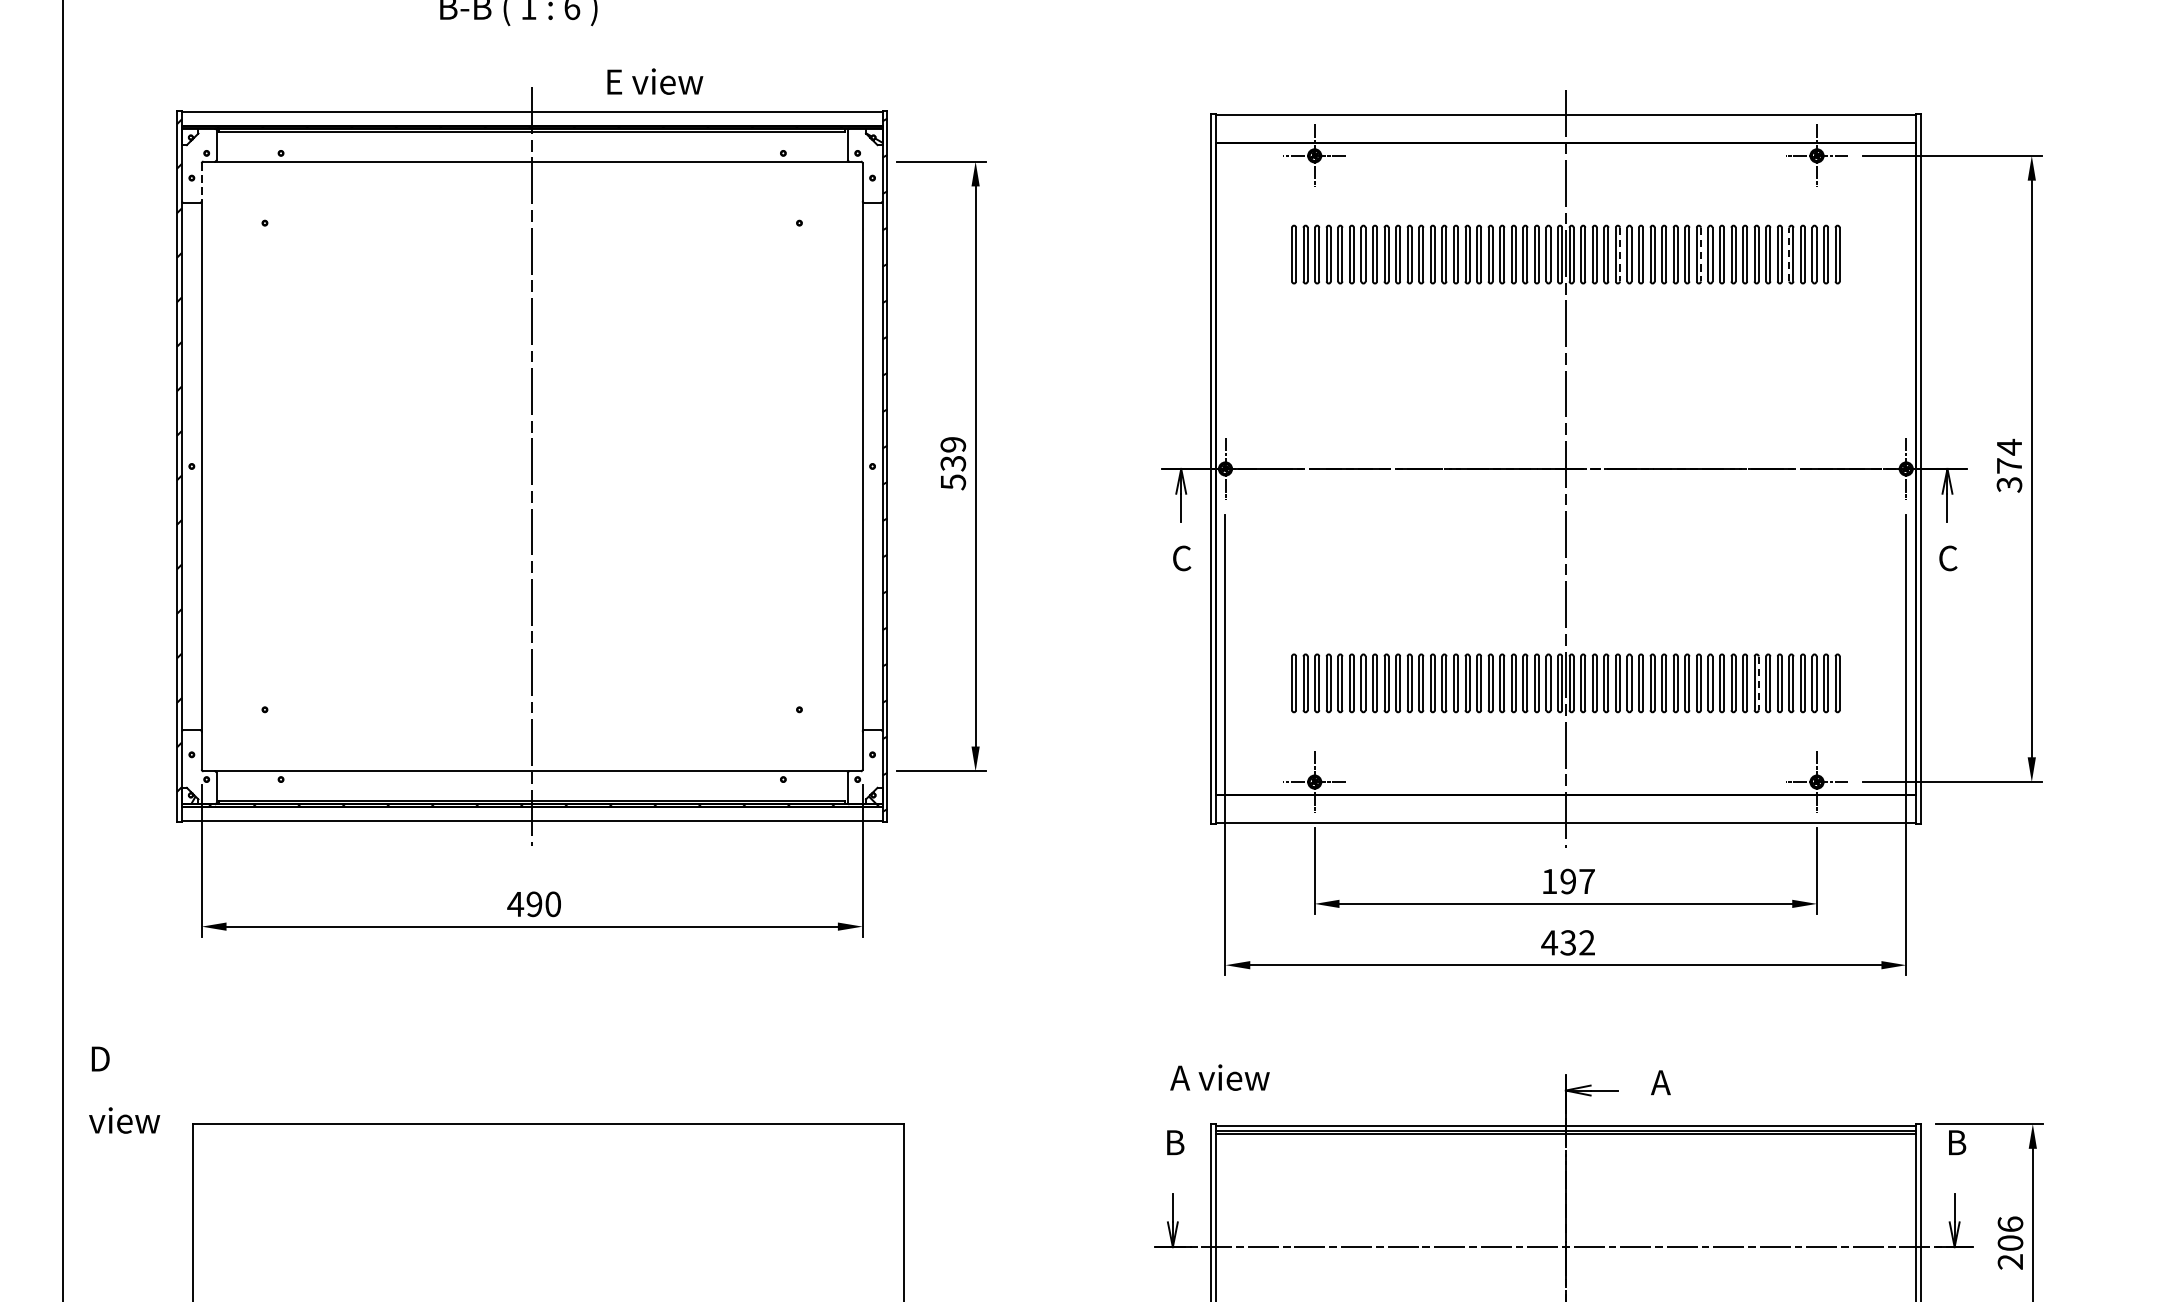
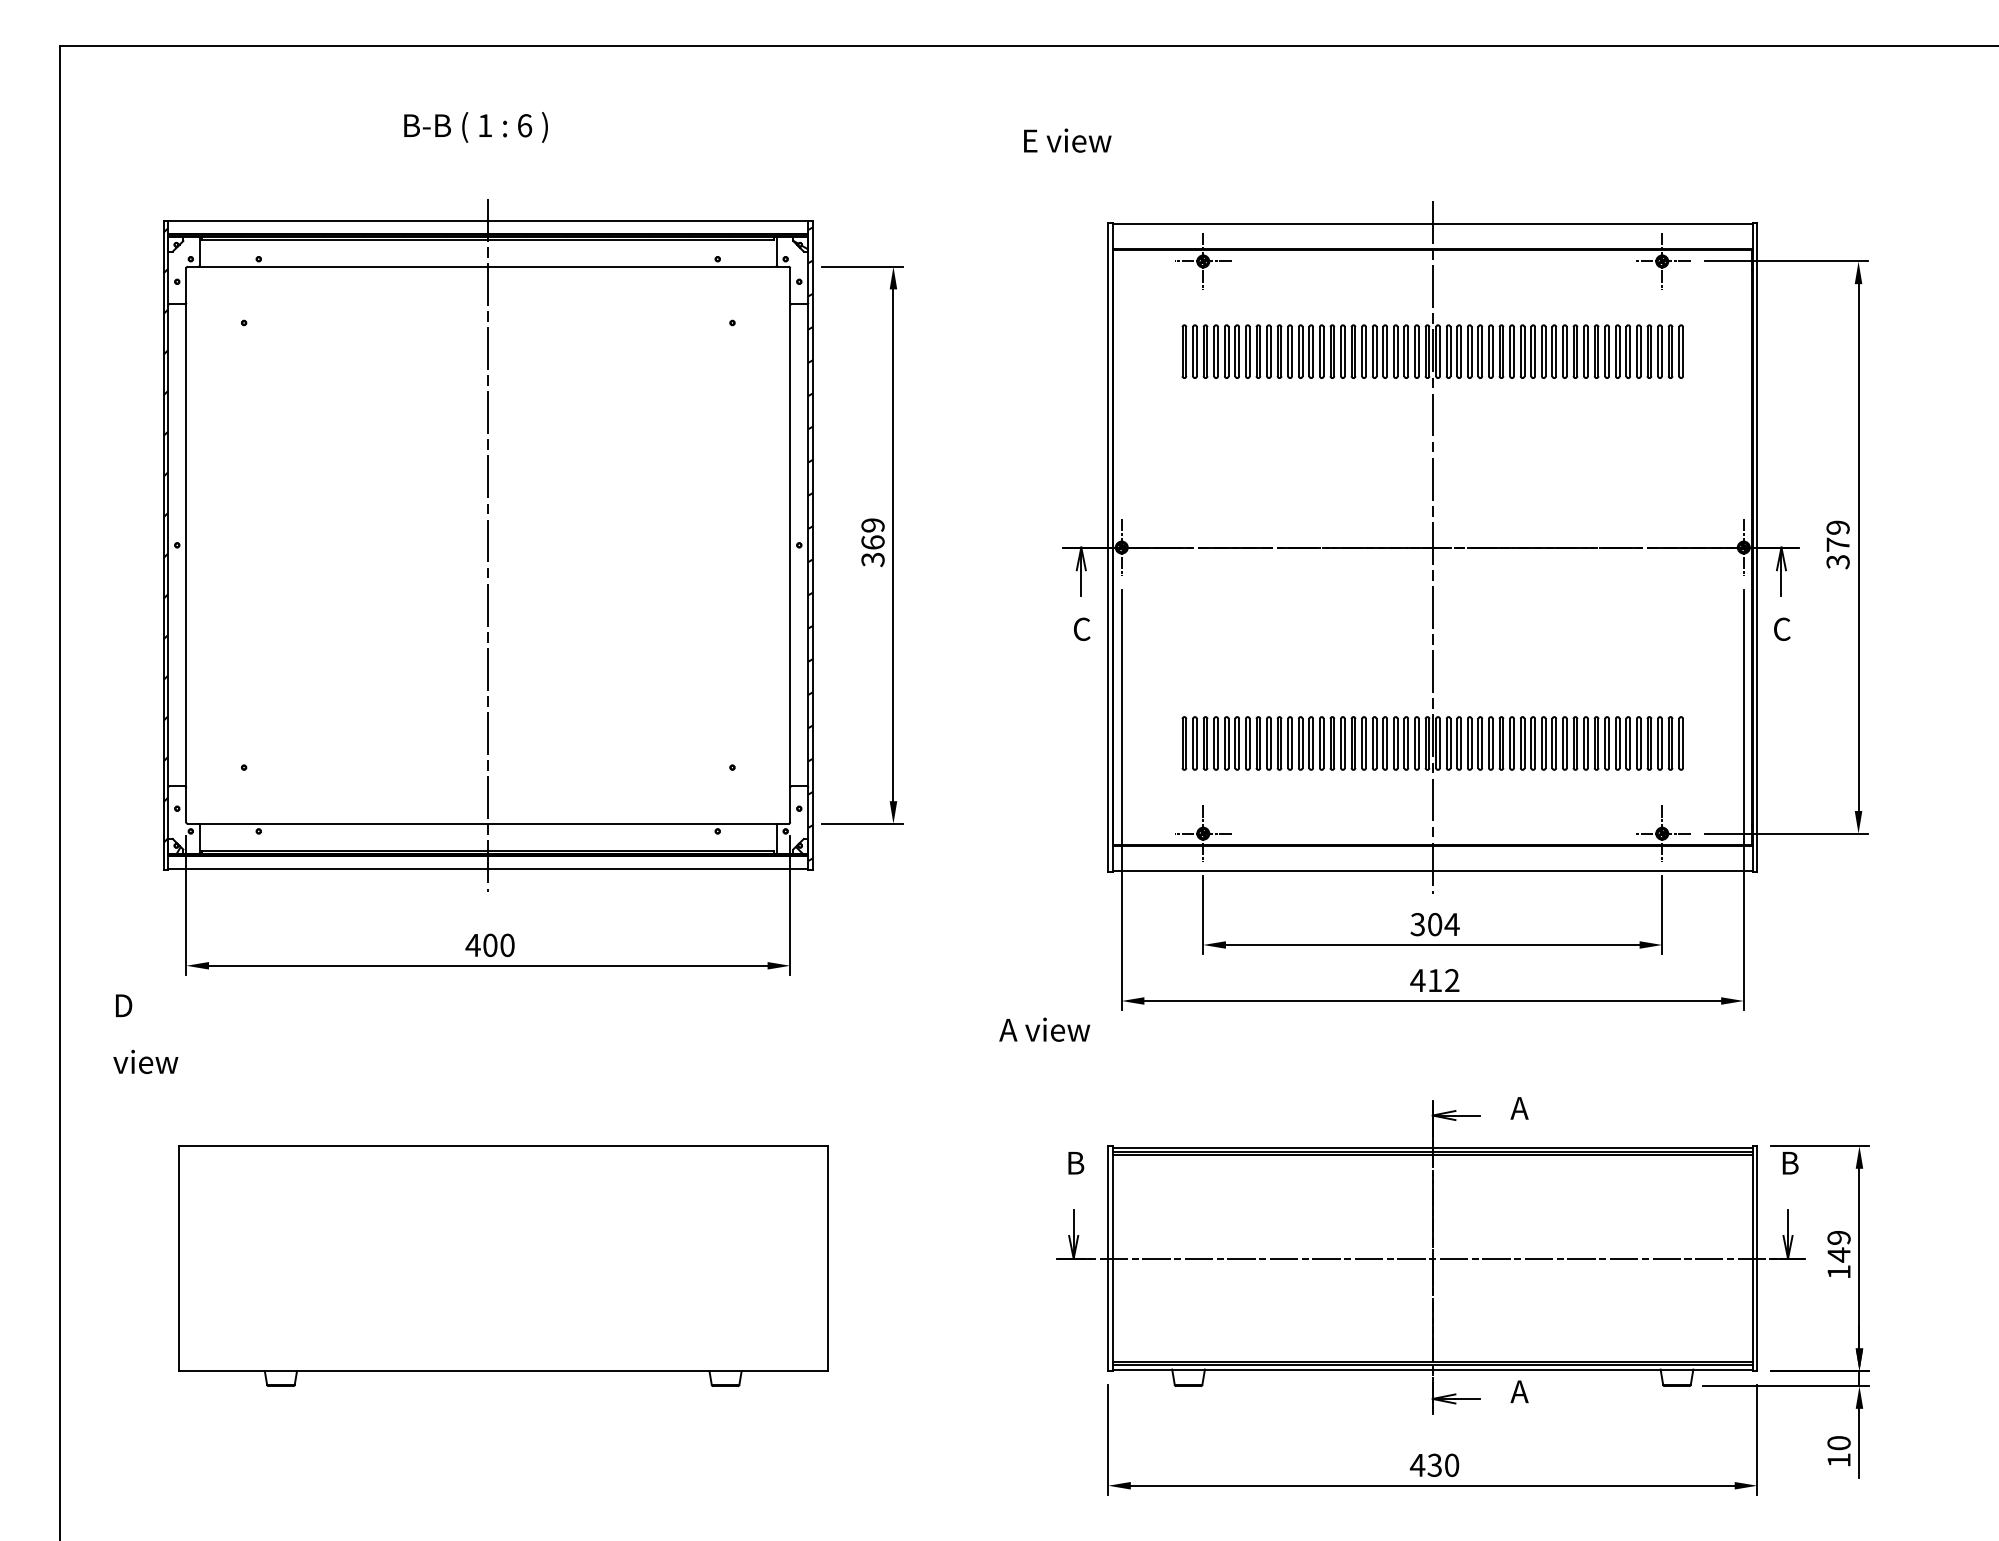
text: (655, 81) -> (1067, 140), moved
line: (201, 183) -> (186, 286), dashed -> solid
line: (1620, 254) -> (1482, 351), dashed -> solid
line: (1701, 254) -> (1556, 351), dashed -> solid
line: (1788, 254) -> (1636, 351), dashed -> solid
text: (2008, 446) -> (1837, 527), 374 -> 379
text: (952, 472) -> (872, 550), 539 -> 369
line: (1759, 683) -> (1609, 743), dashed -> solid
text: (1567, 881) -> (1434, 924), 197 -> 304
text: (534, 903) -> (490, 944), 490 -> 400
text: (1567, 942) -> (1434, 980), 432 -> 412
text: (1219, 1077) -> (1044, 1029), moved
text: (124, 1089) -> (145, 1033), moved
text: (2009, 1242) -> (1838, 1254), 206 -> 149

